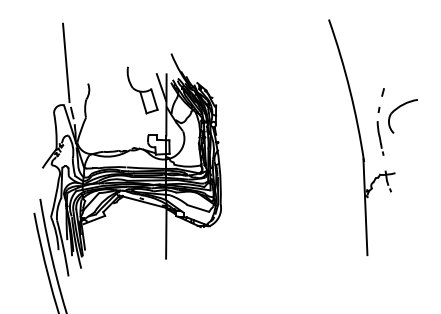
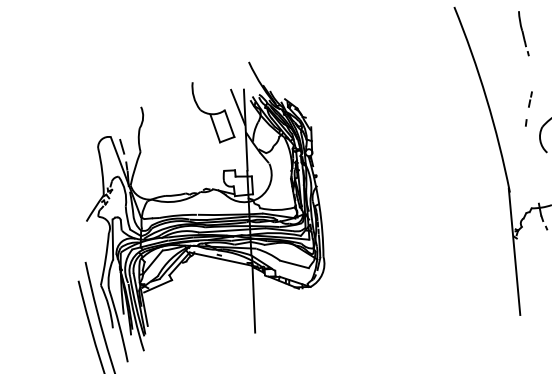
line: (66, 62) -> (111, 80), removed
part: (382, 92) -> (529, 99), size x1.6
line: (380, 138) -> (523, 33), moved

